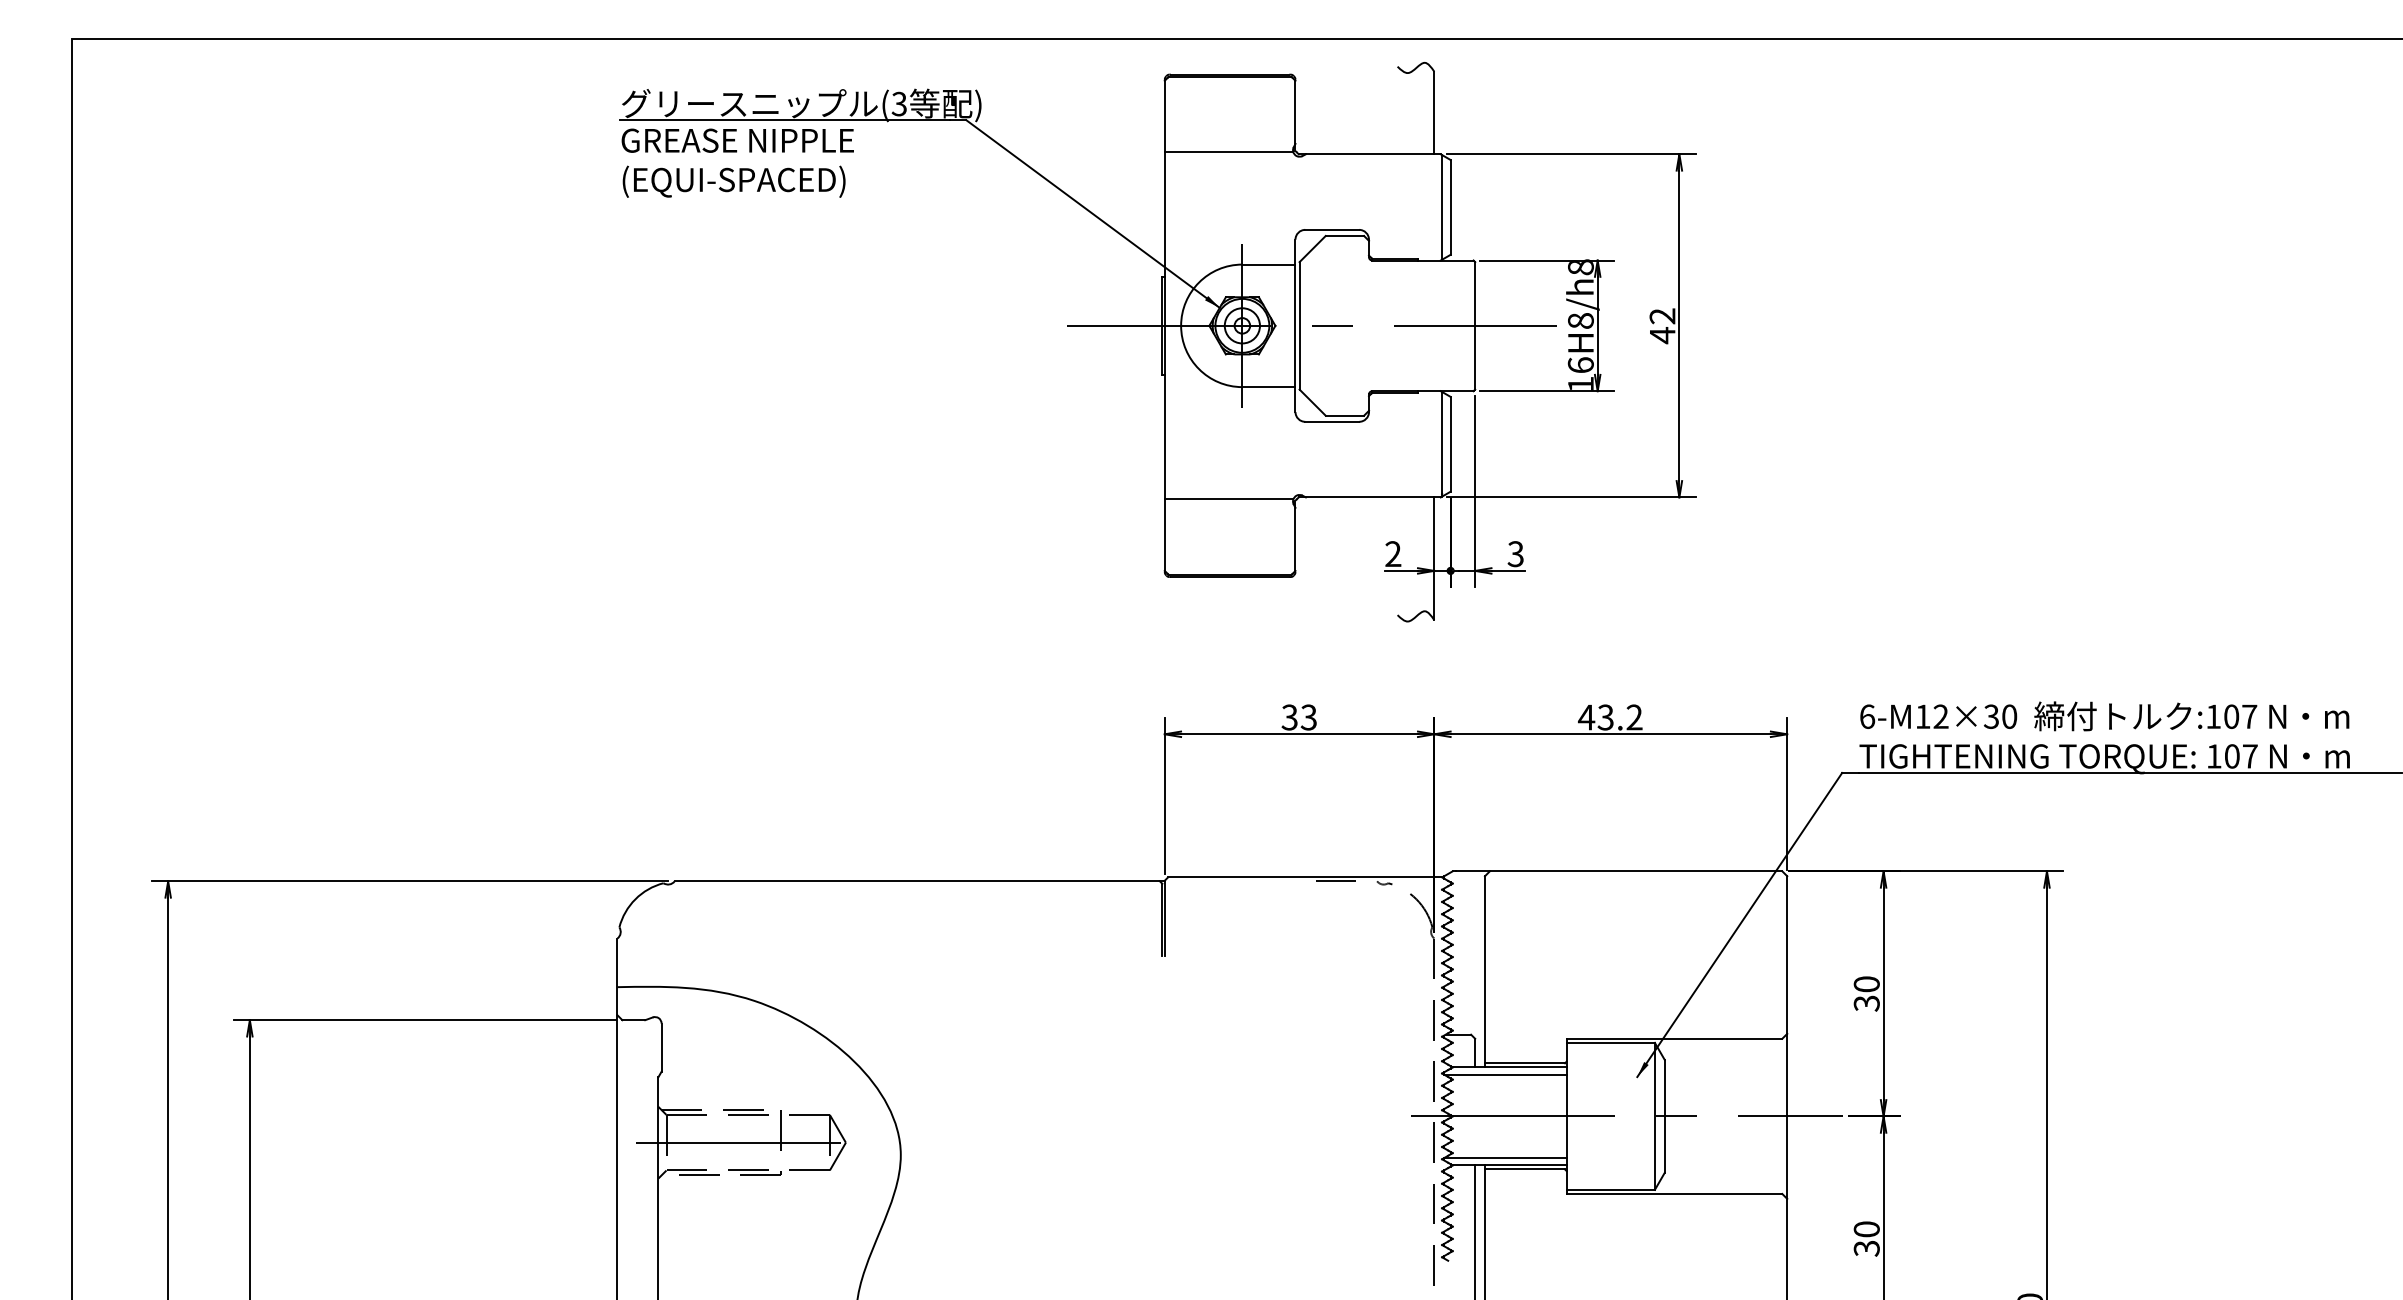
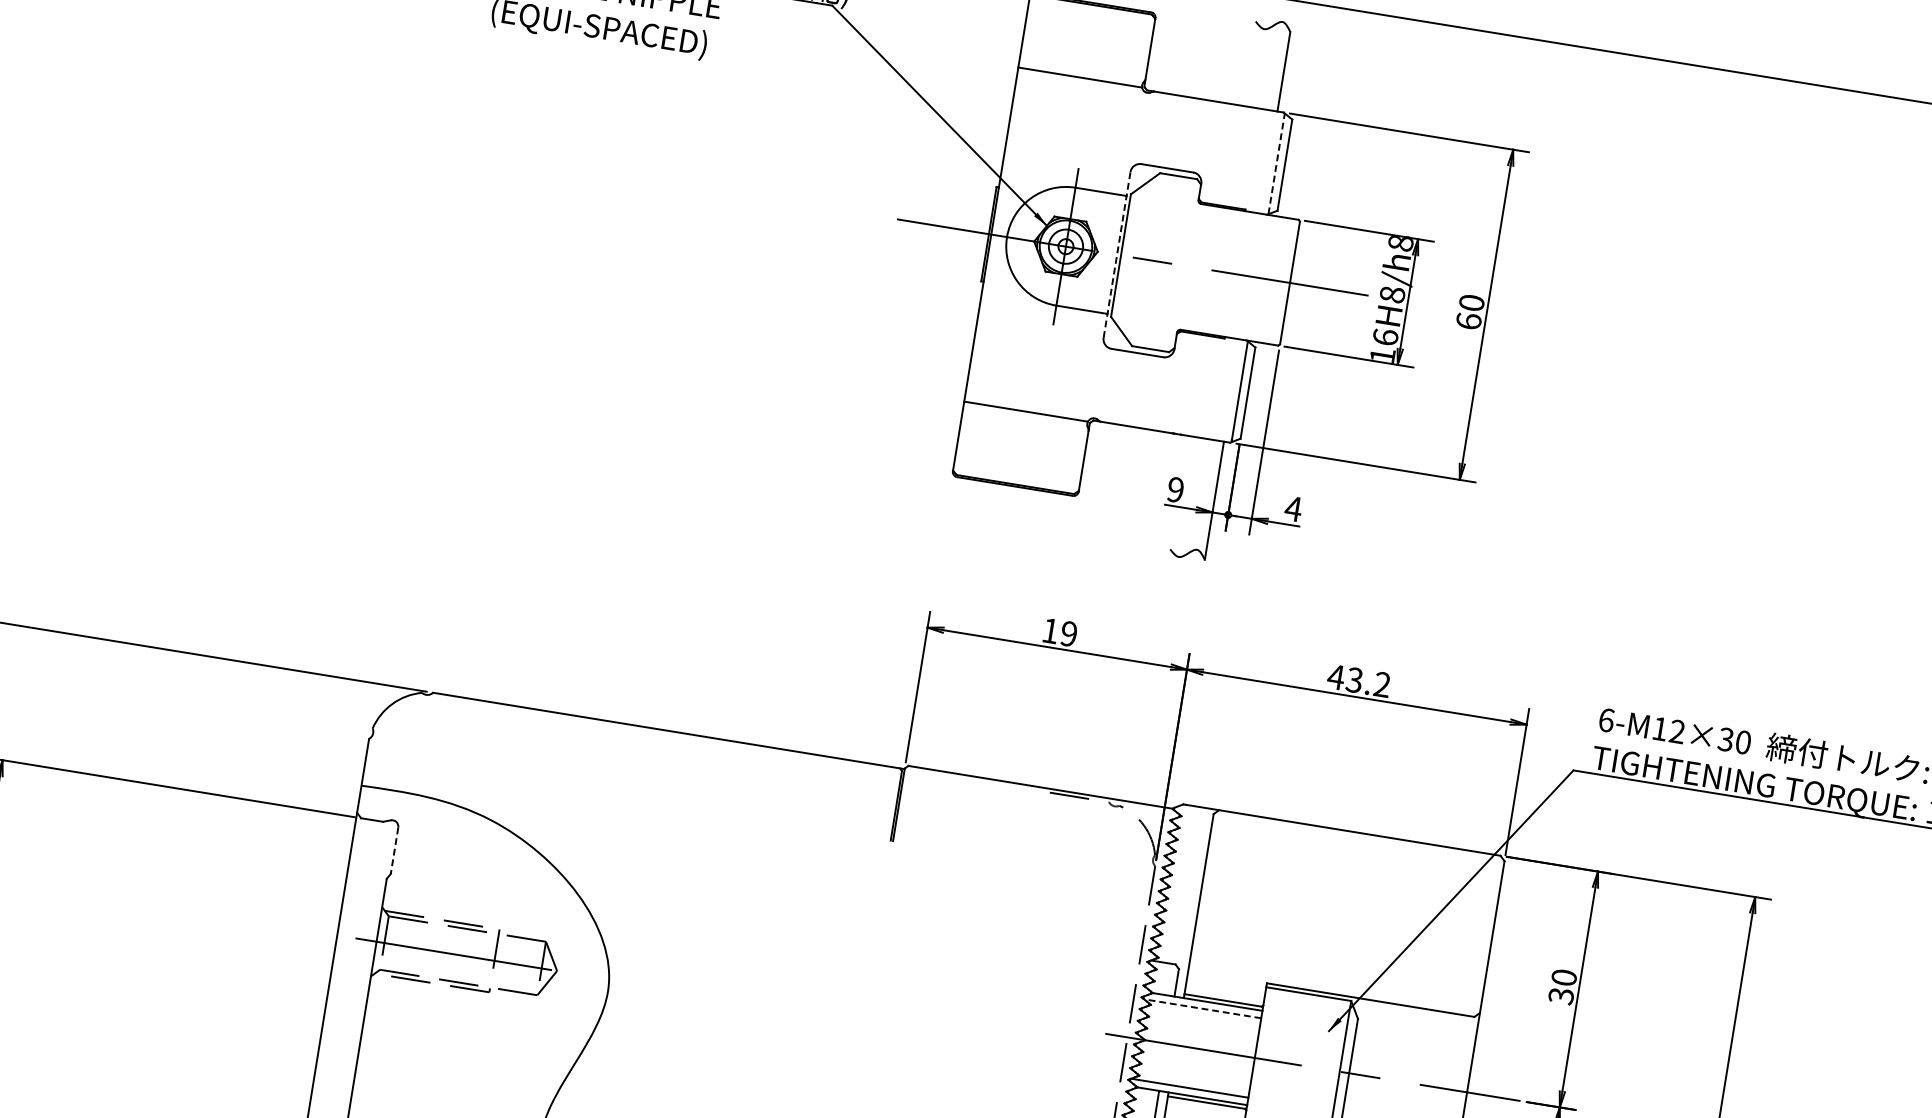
line: (1442, 206) -> (1277, 163), solid -> dashed
line: (1295, 325) -> (1117, 254), solid -> dashed
text: (1662, 326) -> (1470, 312), 42 -> 60
text: (1393, 554) -> (1175, 490), 2 -> 9
text: (1515, 554) -> (1293, 509), 3 -> 4
text: (1298, 717) -> (1058, 632), 33 -> 19
line: (661, 1048) -> (394, 851), solid -> dashed
line: (1505, 1075) -> (1202, 1009), solid -> dashed

